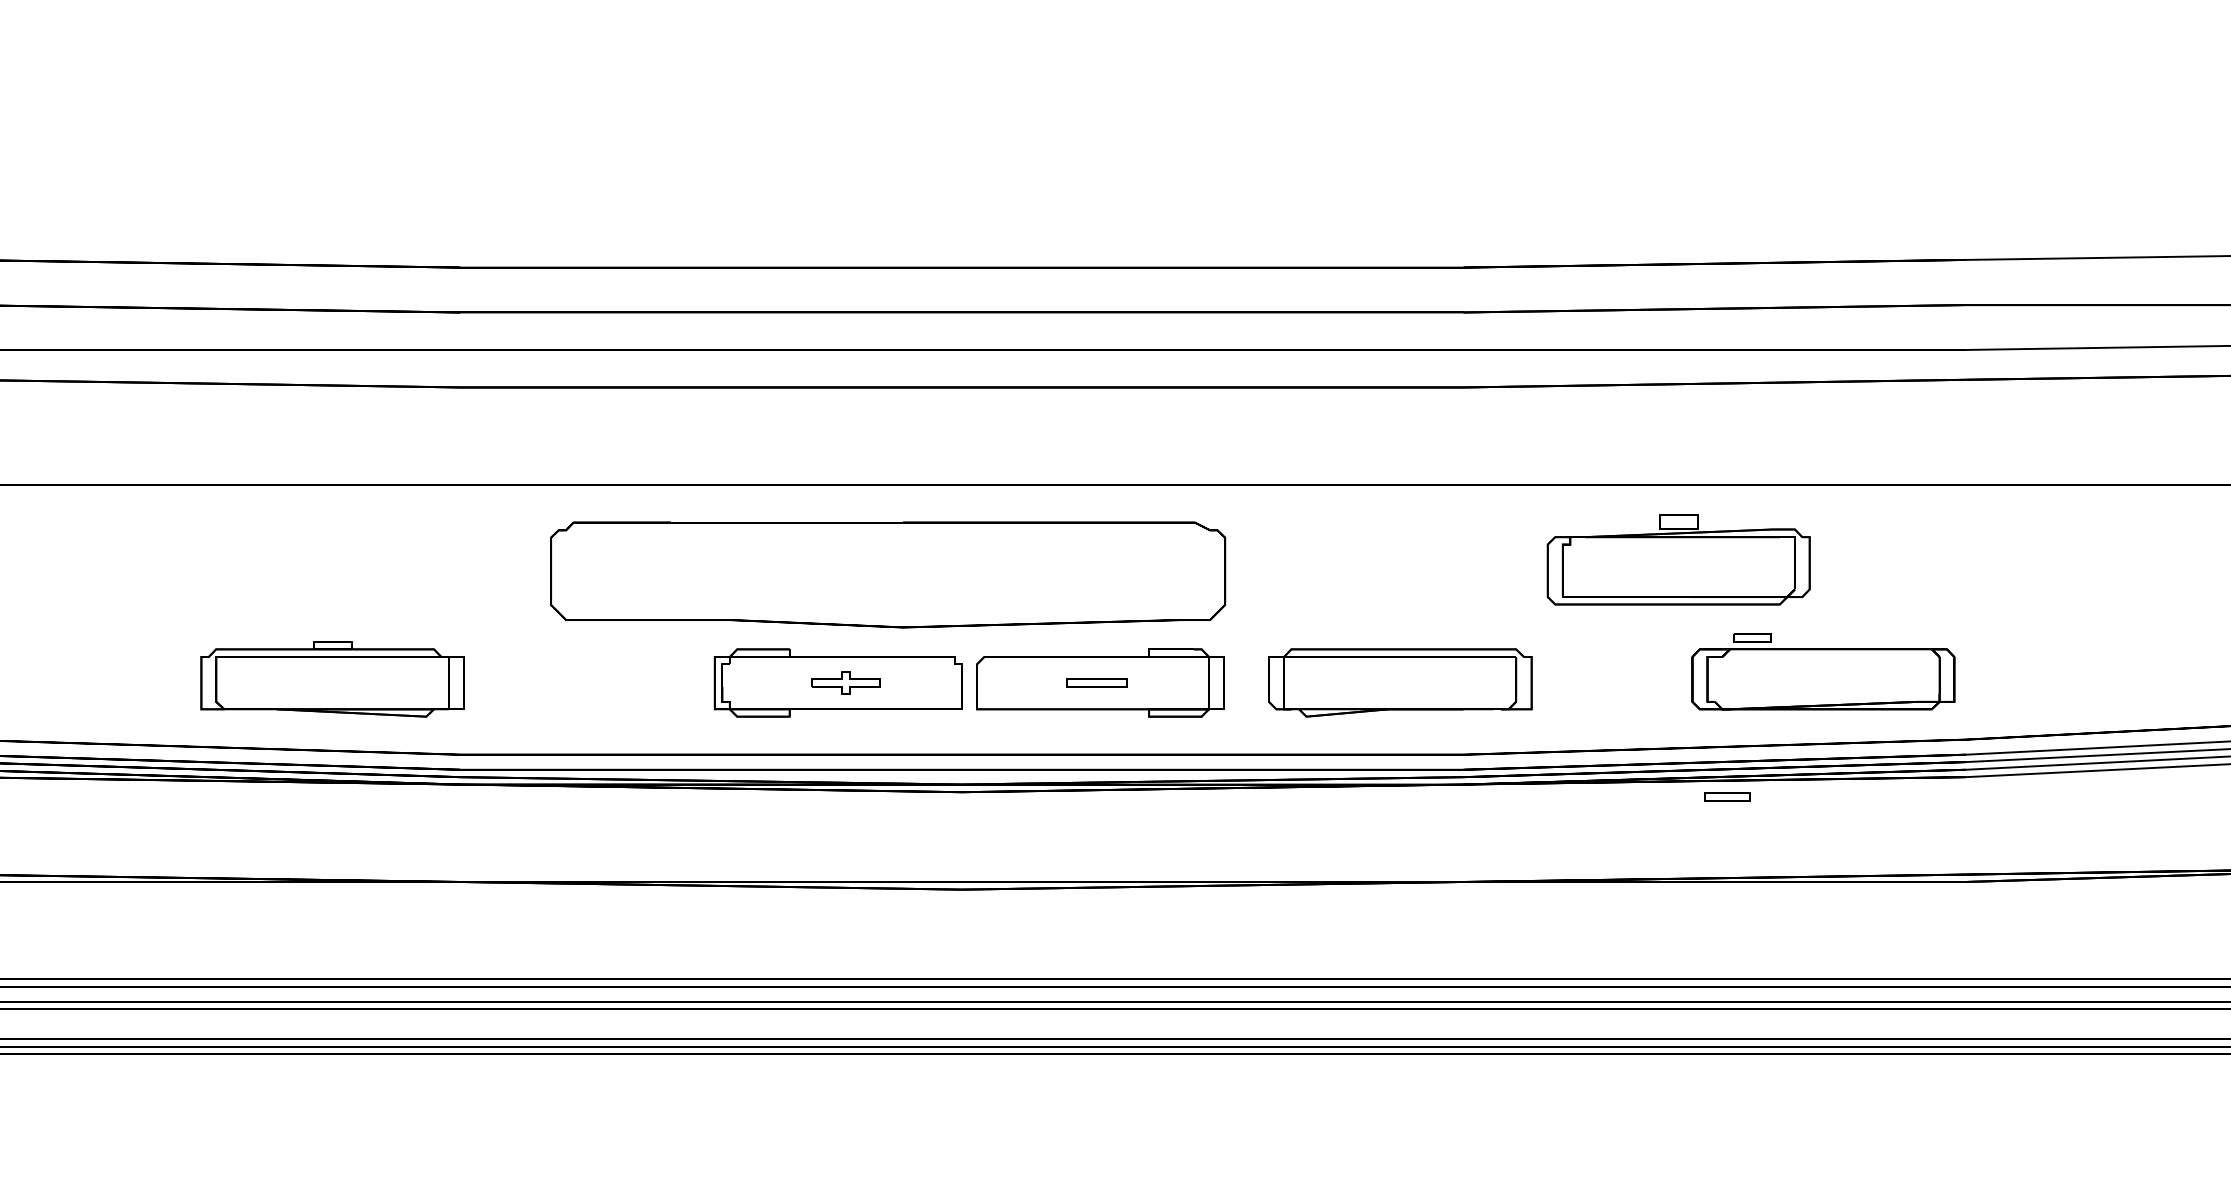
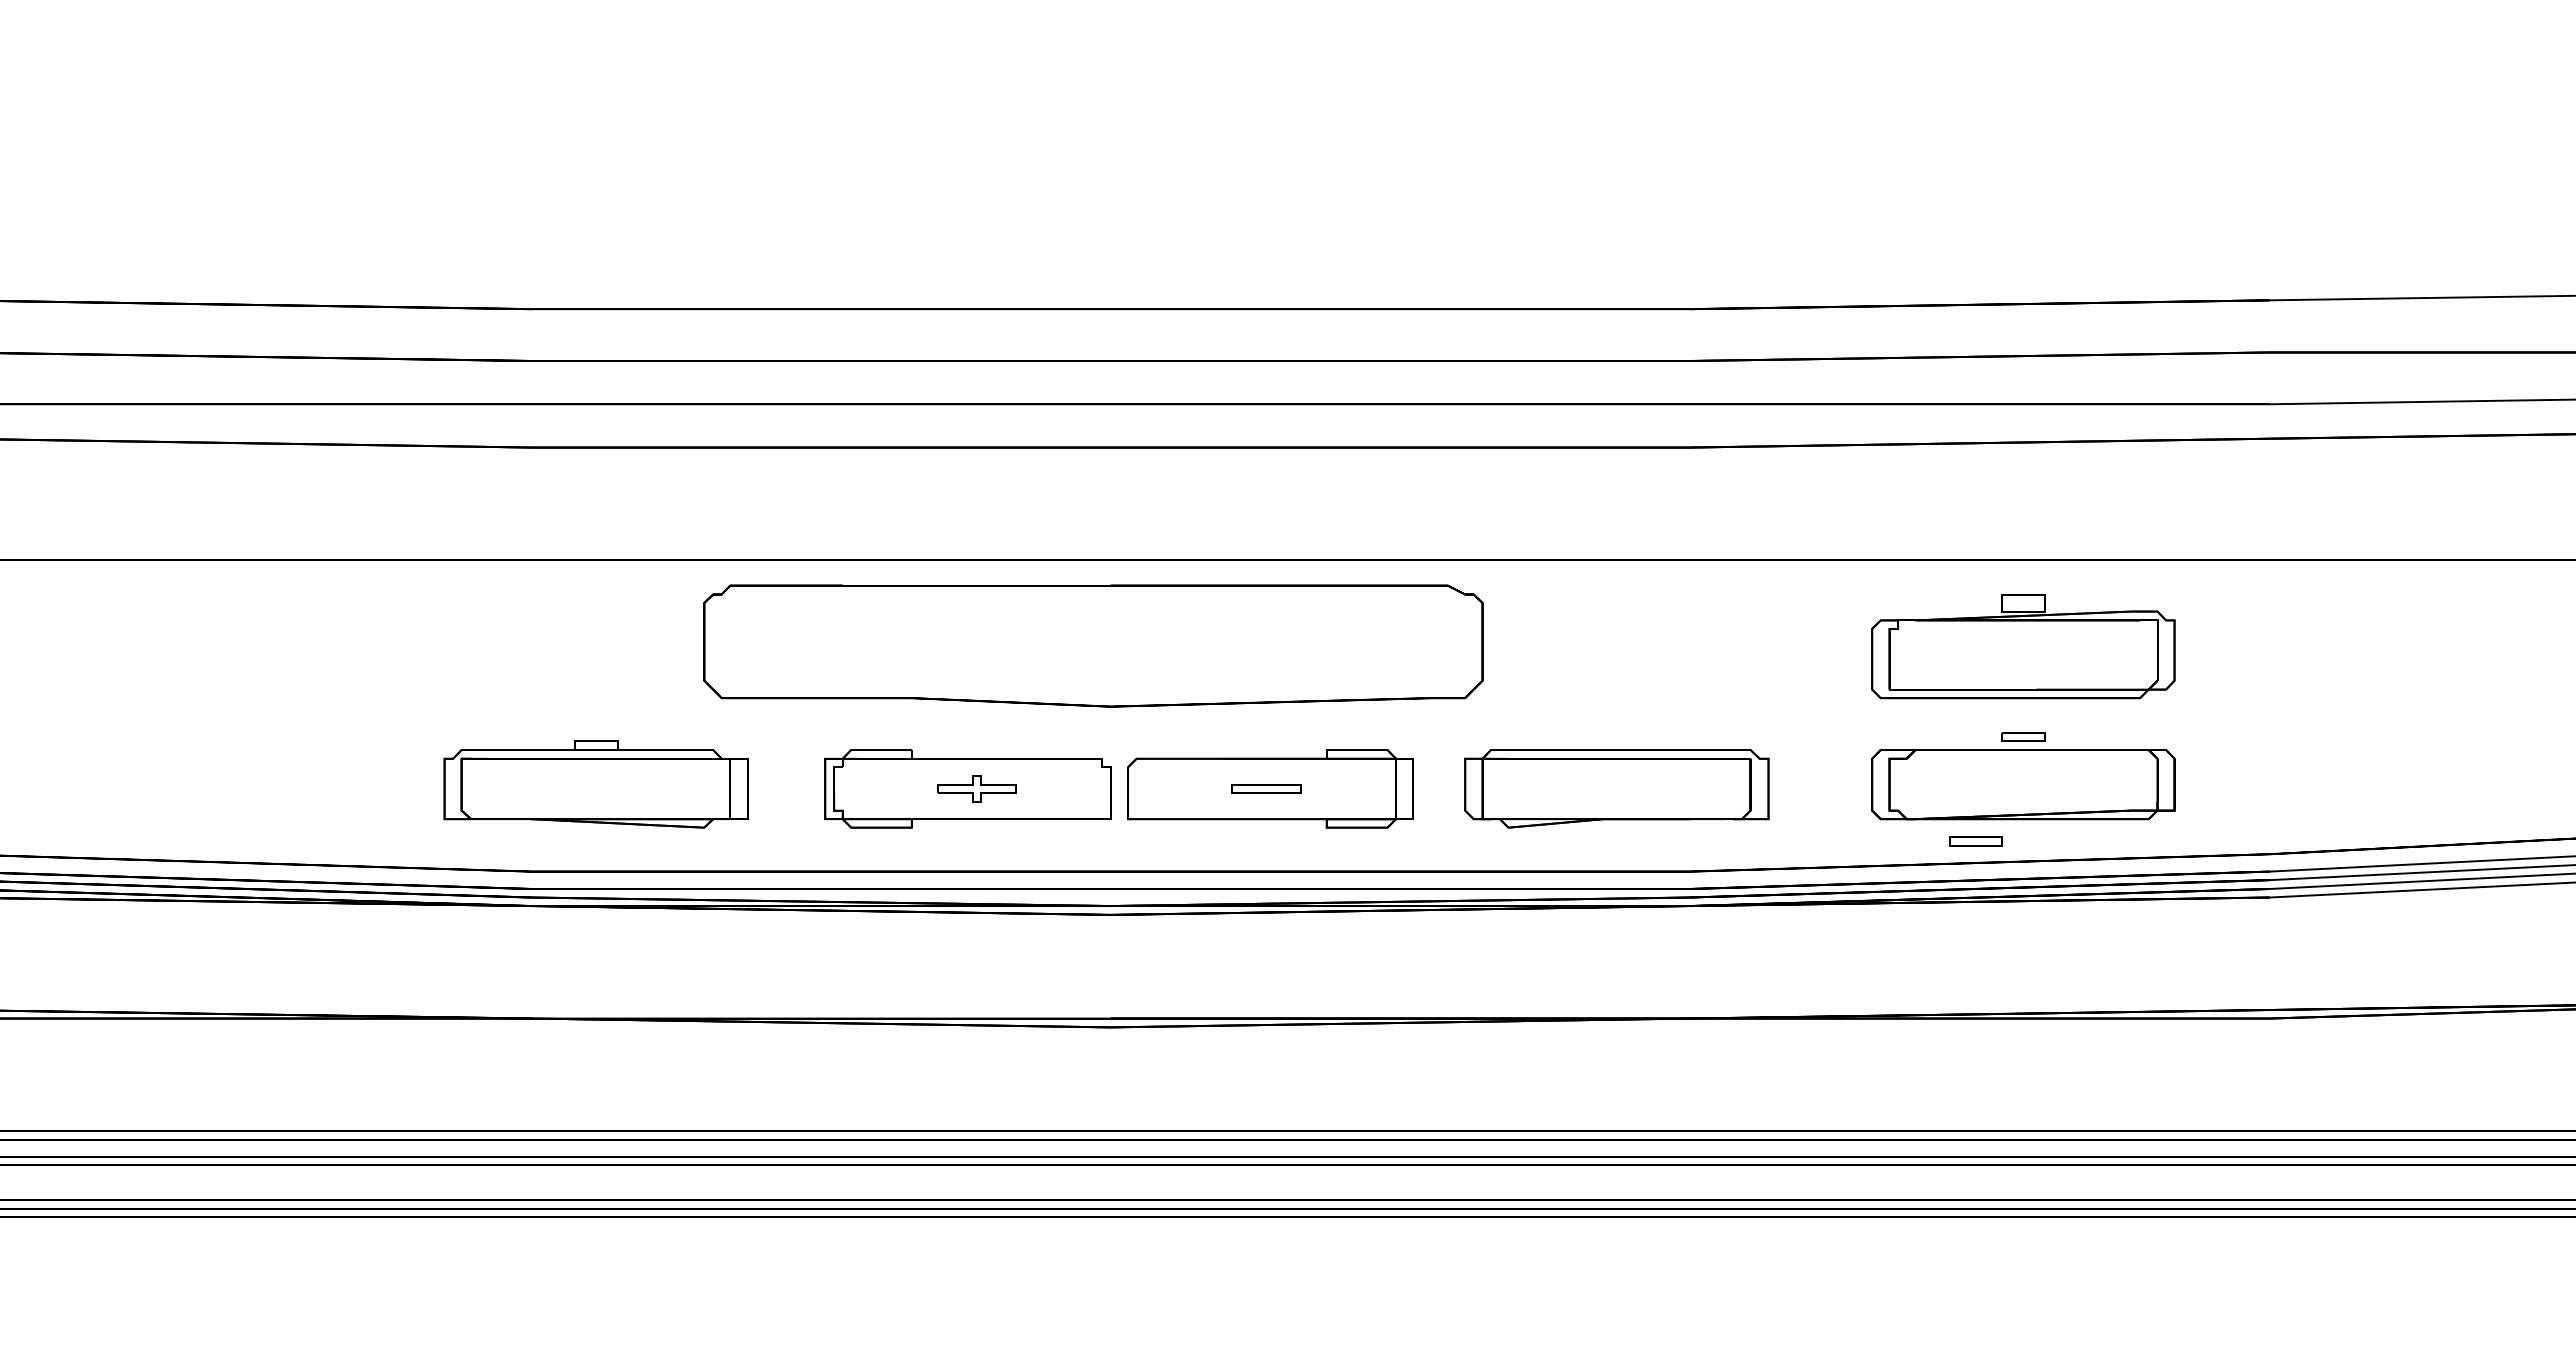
part: (1678, 559) -> (2023, 646), moved
part: (888, 574) -> (1093, 645), moved
part: (332, 679) -> (595, 784), moved
part: (1823, 679) -> (2023, 784), moved
part: (1727, 797) -> (1975, 841), moved

